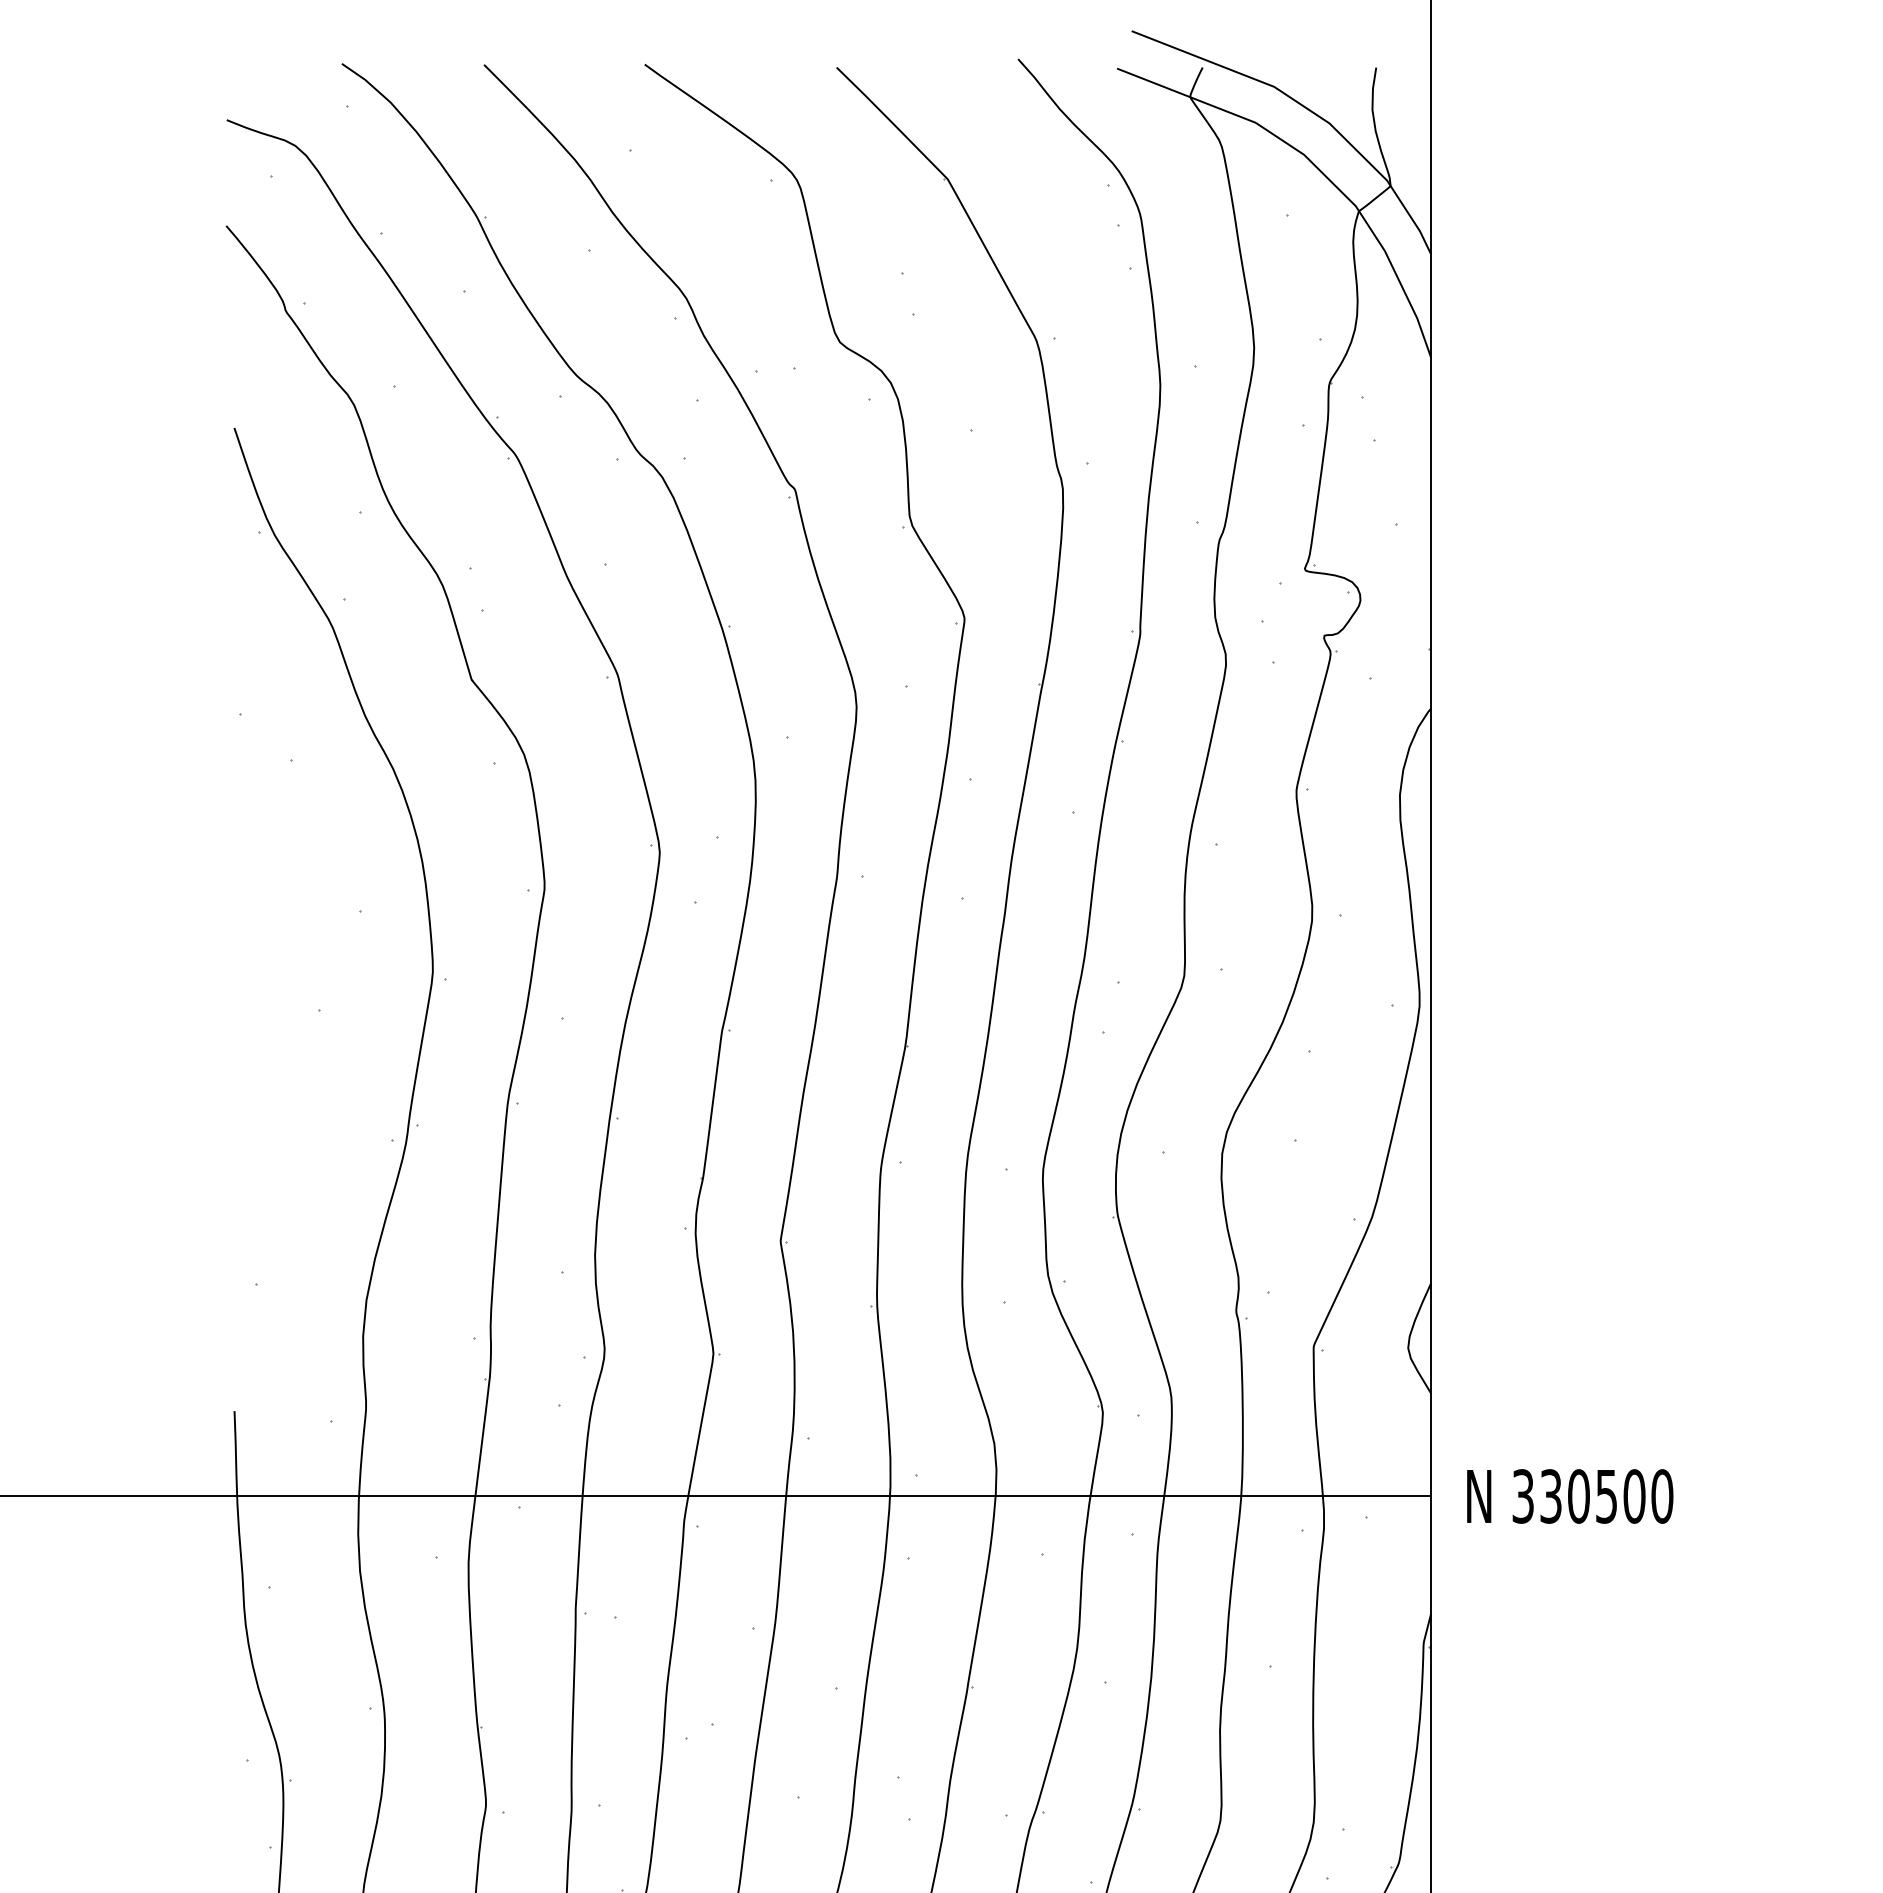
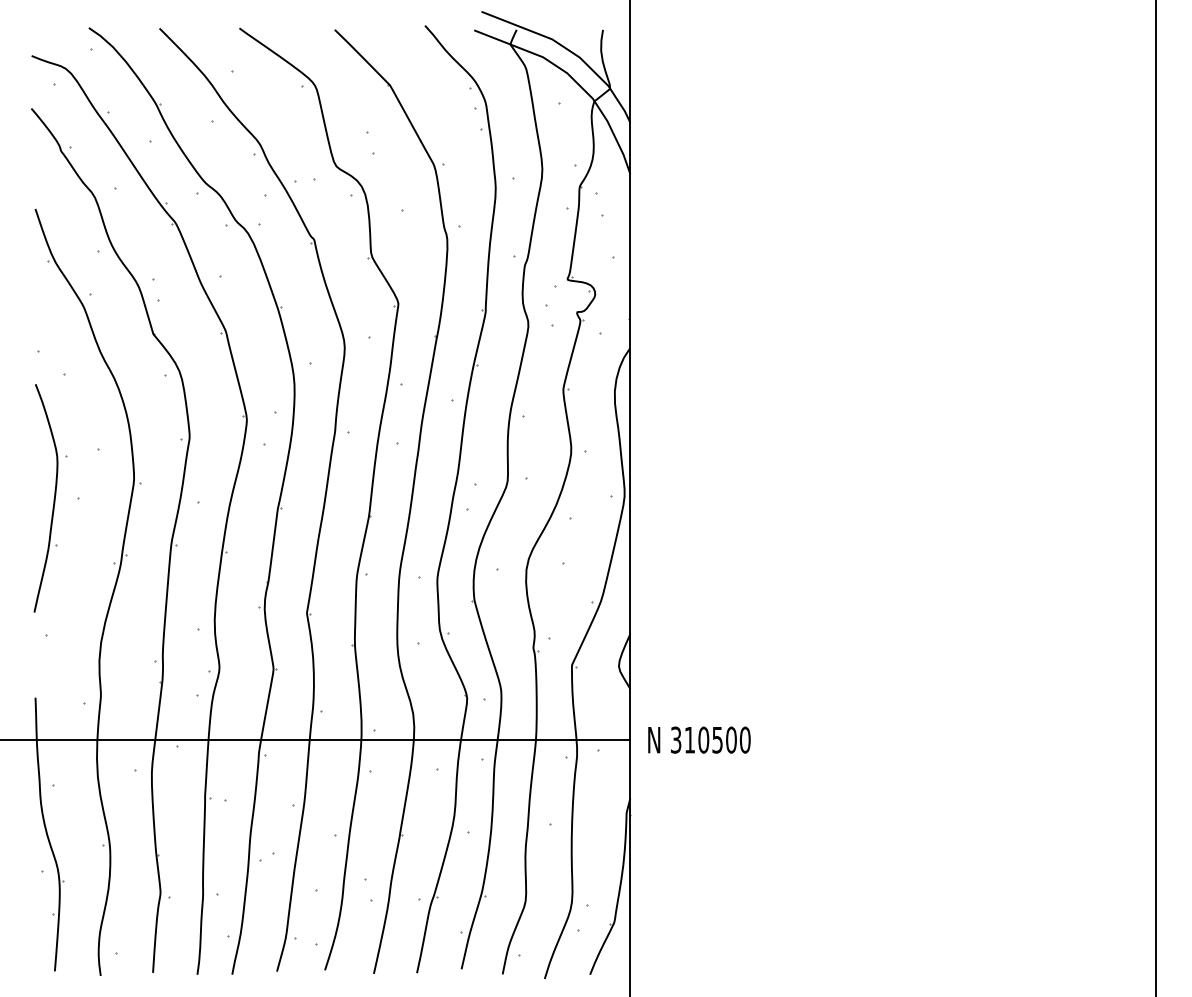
part: (264, 1010) -> (50, 498), added
text: (1550, 1495) -> (689, 739), 330500 -> 310500

